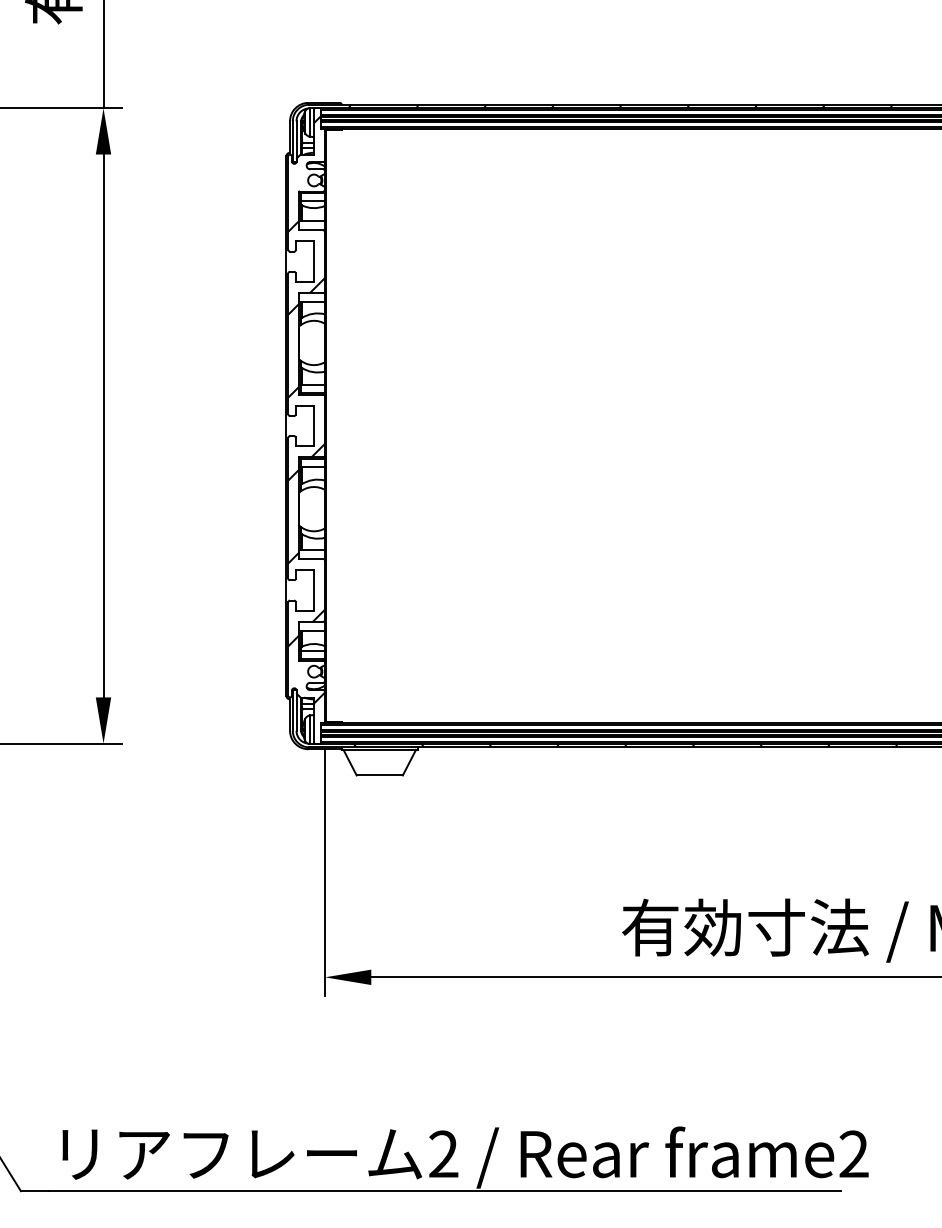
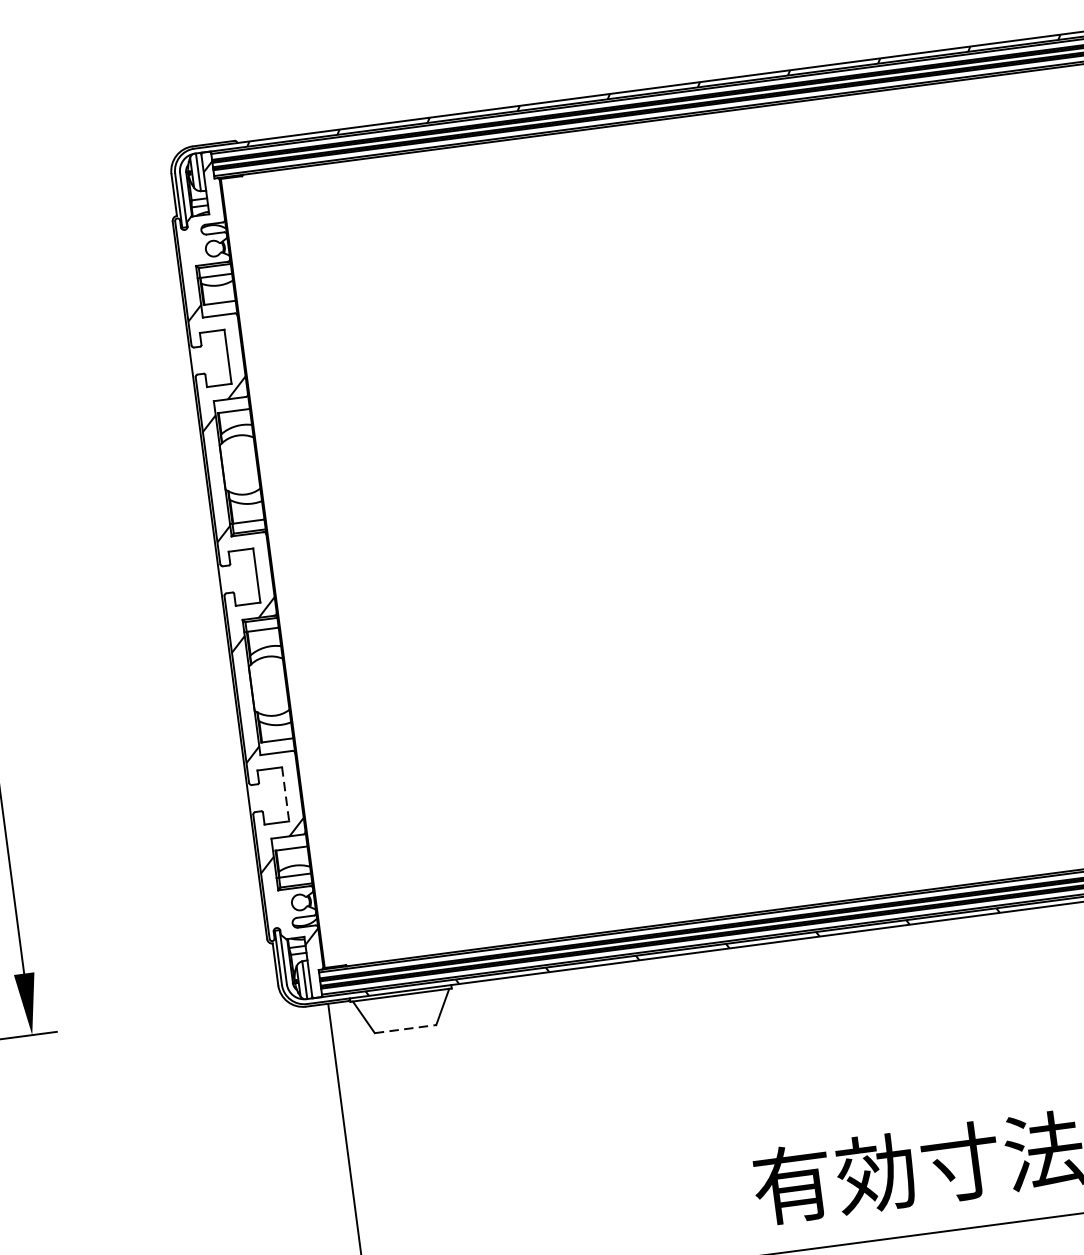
line: (314, 590) -> (286, 794), solid -> dashed
line: (380, 775) -> (406, 1029), solid -> dashed

